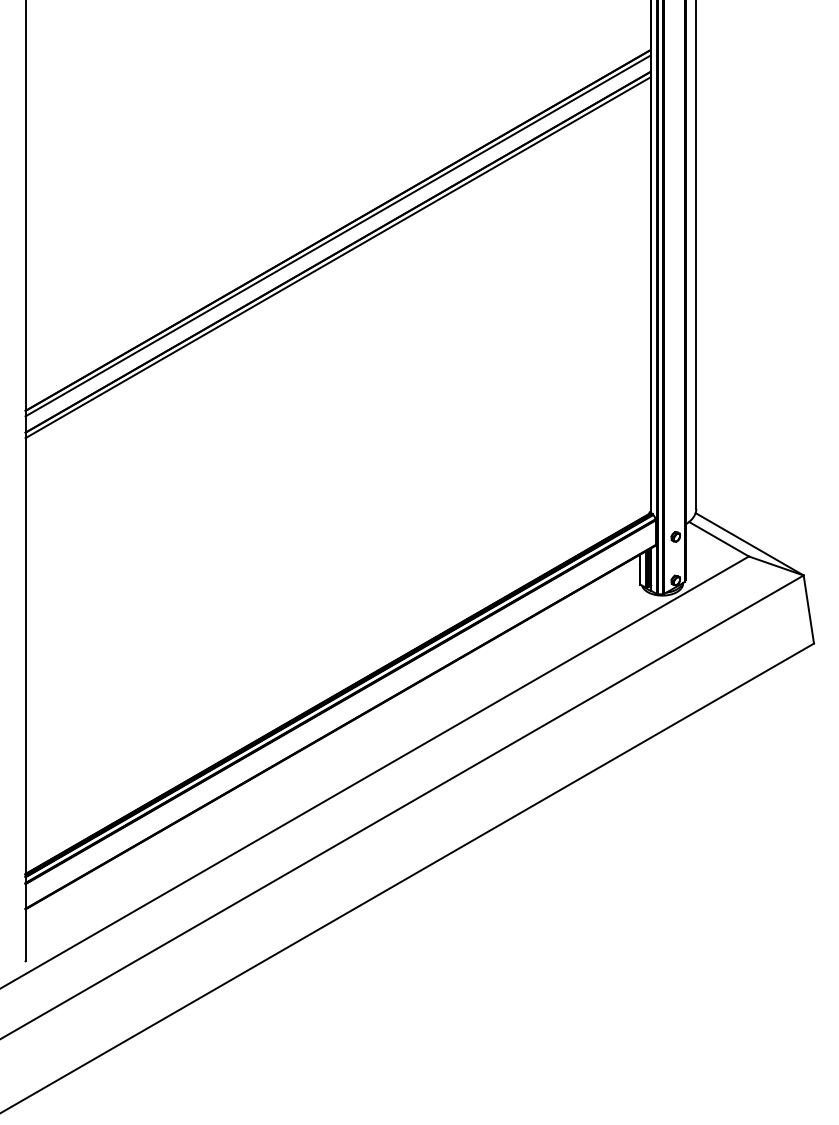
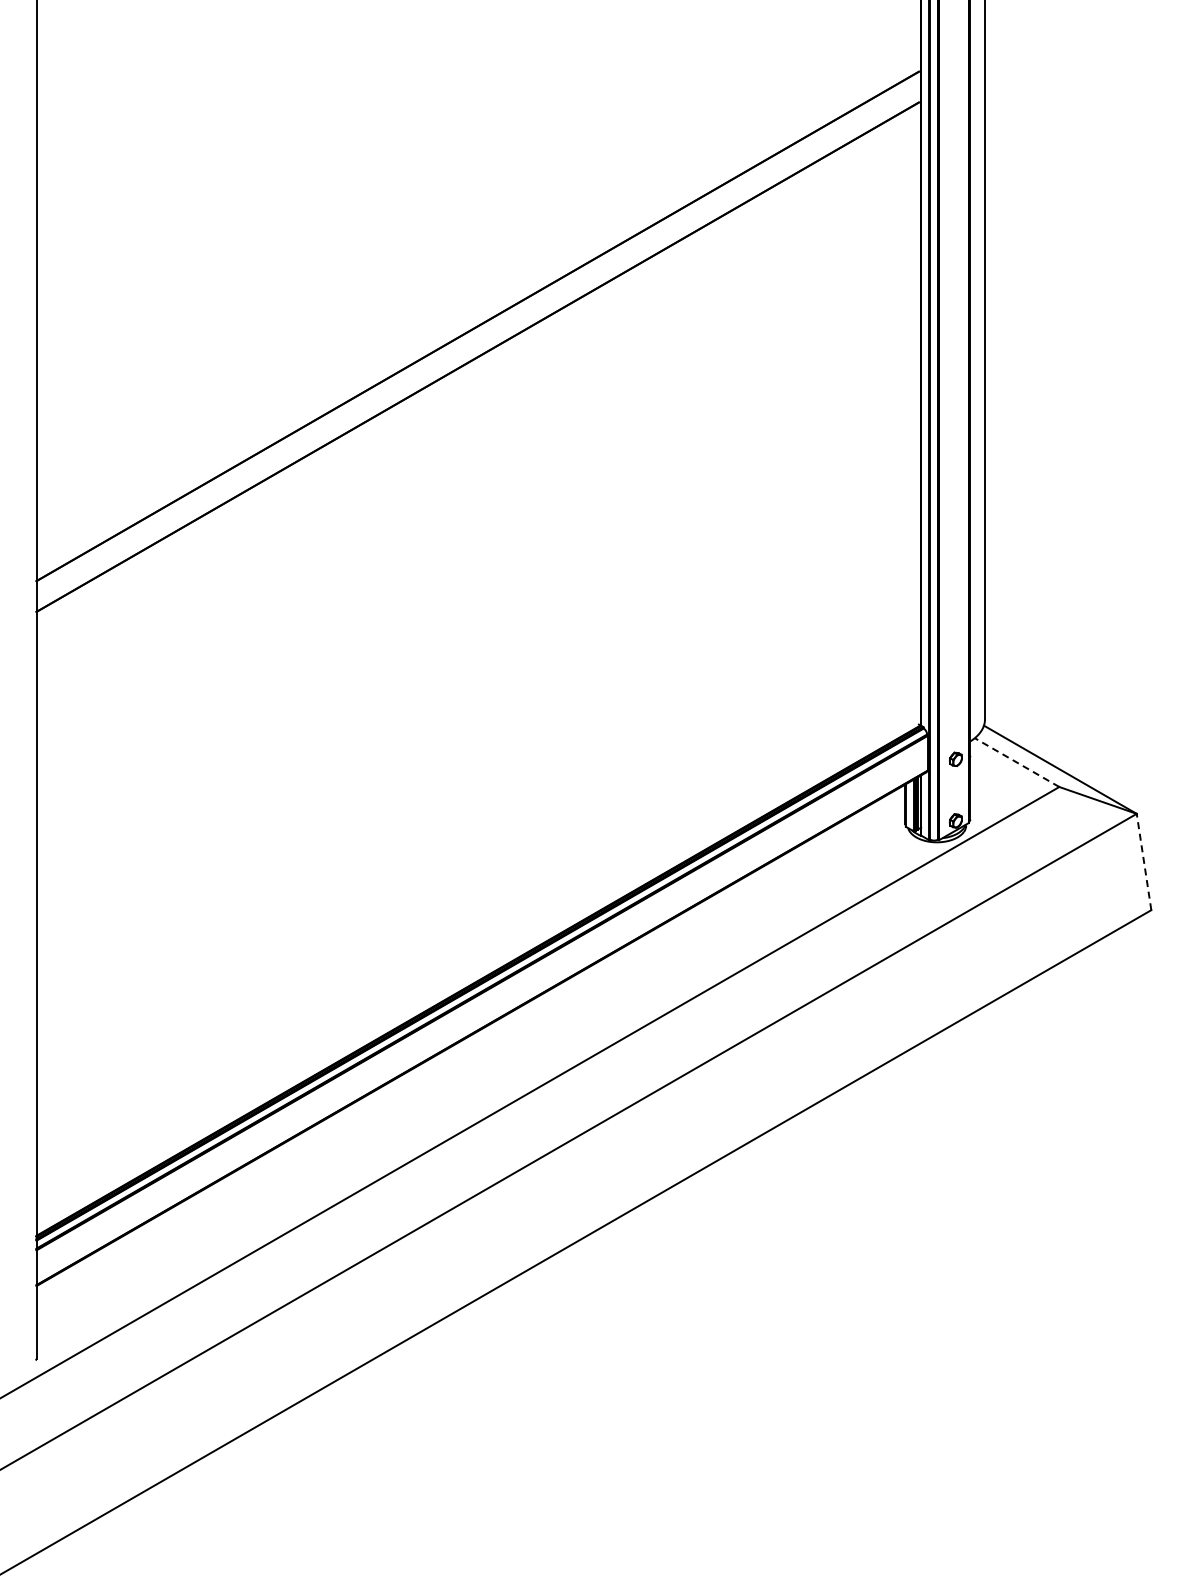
line: (337, 235) -> (477, 333), removed
line: (337, 257) -> (477, 364), removed
line: (719, 539) -> (1017, 762), solid -> dashed
line: (809, 609) -> (1144, 862), solid -> dashed

